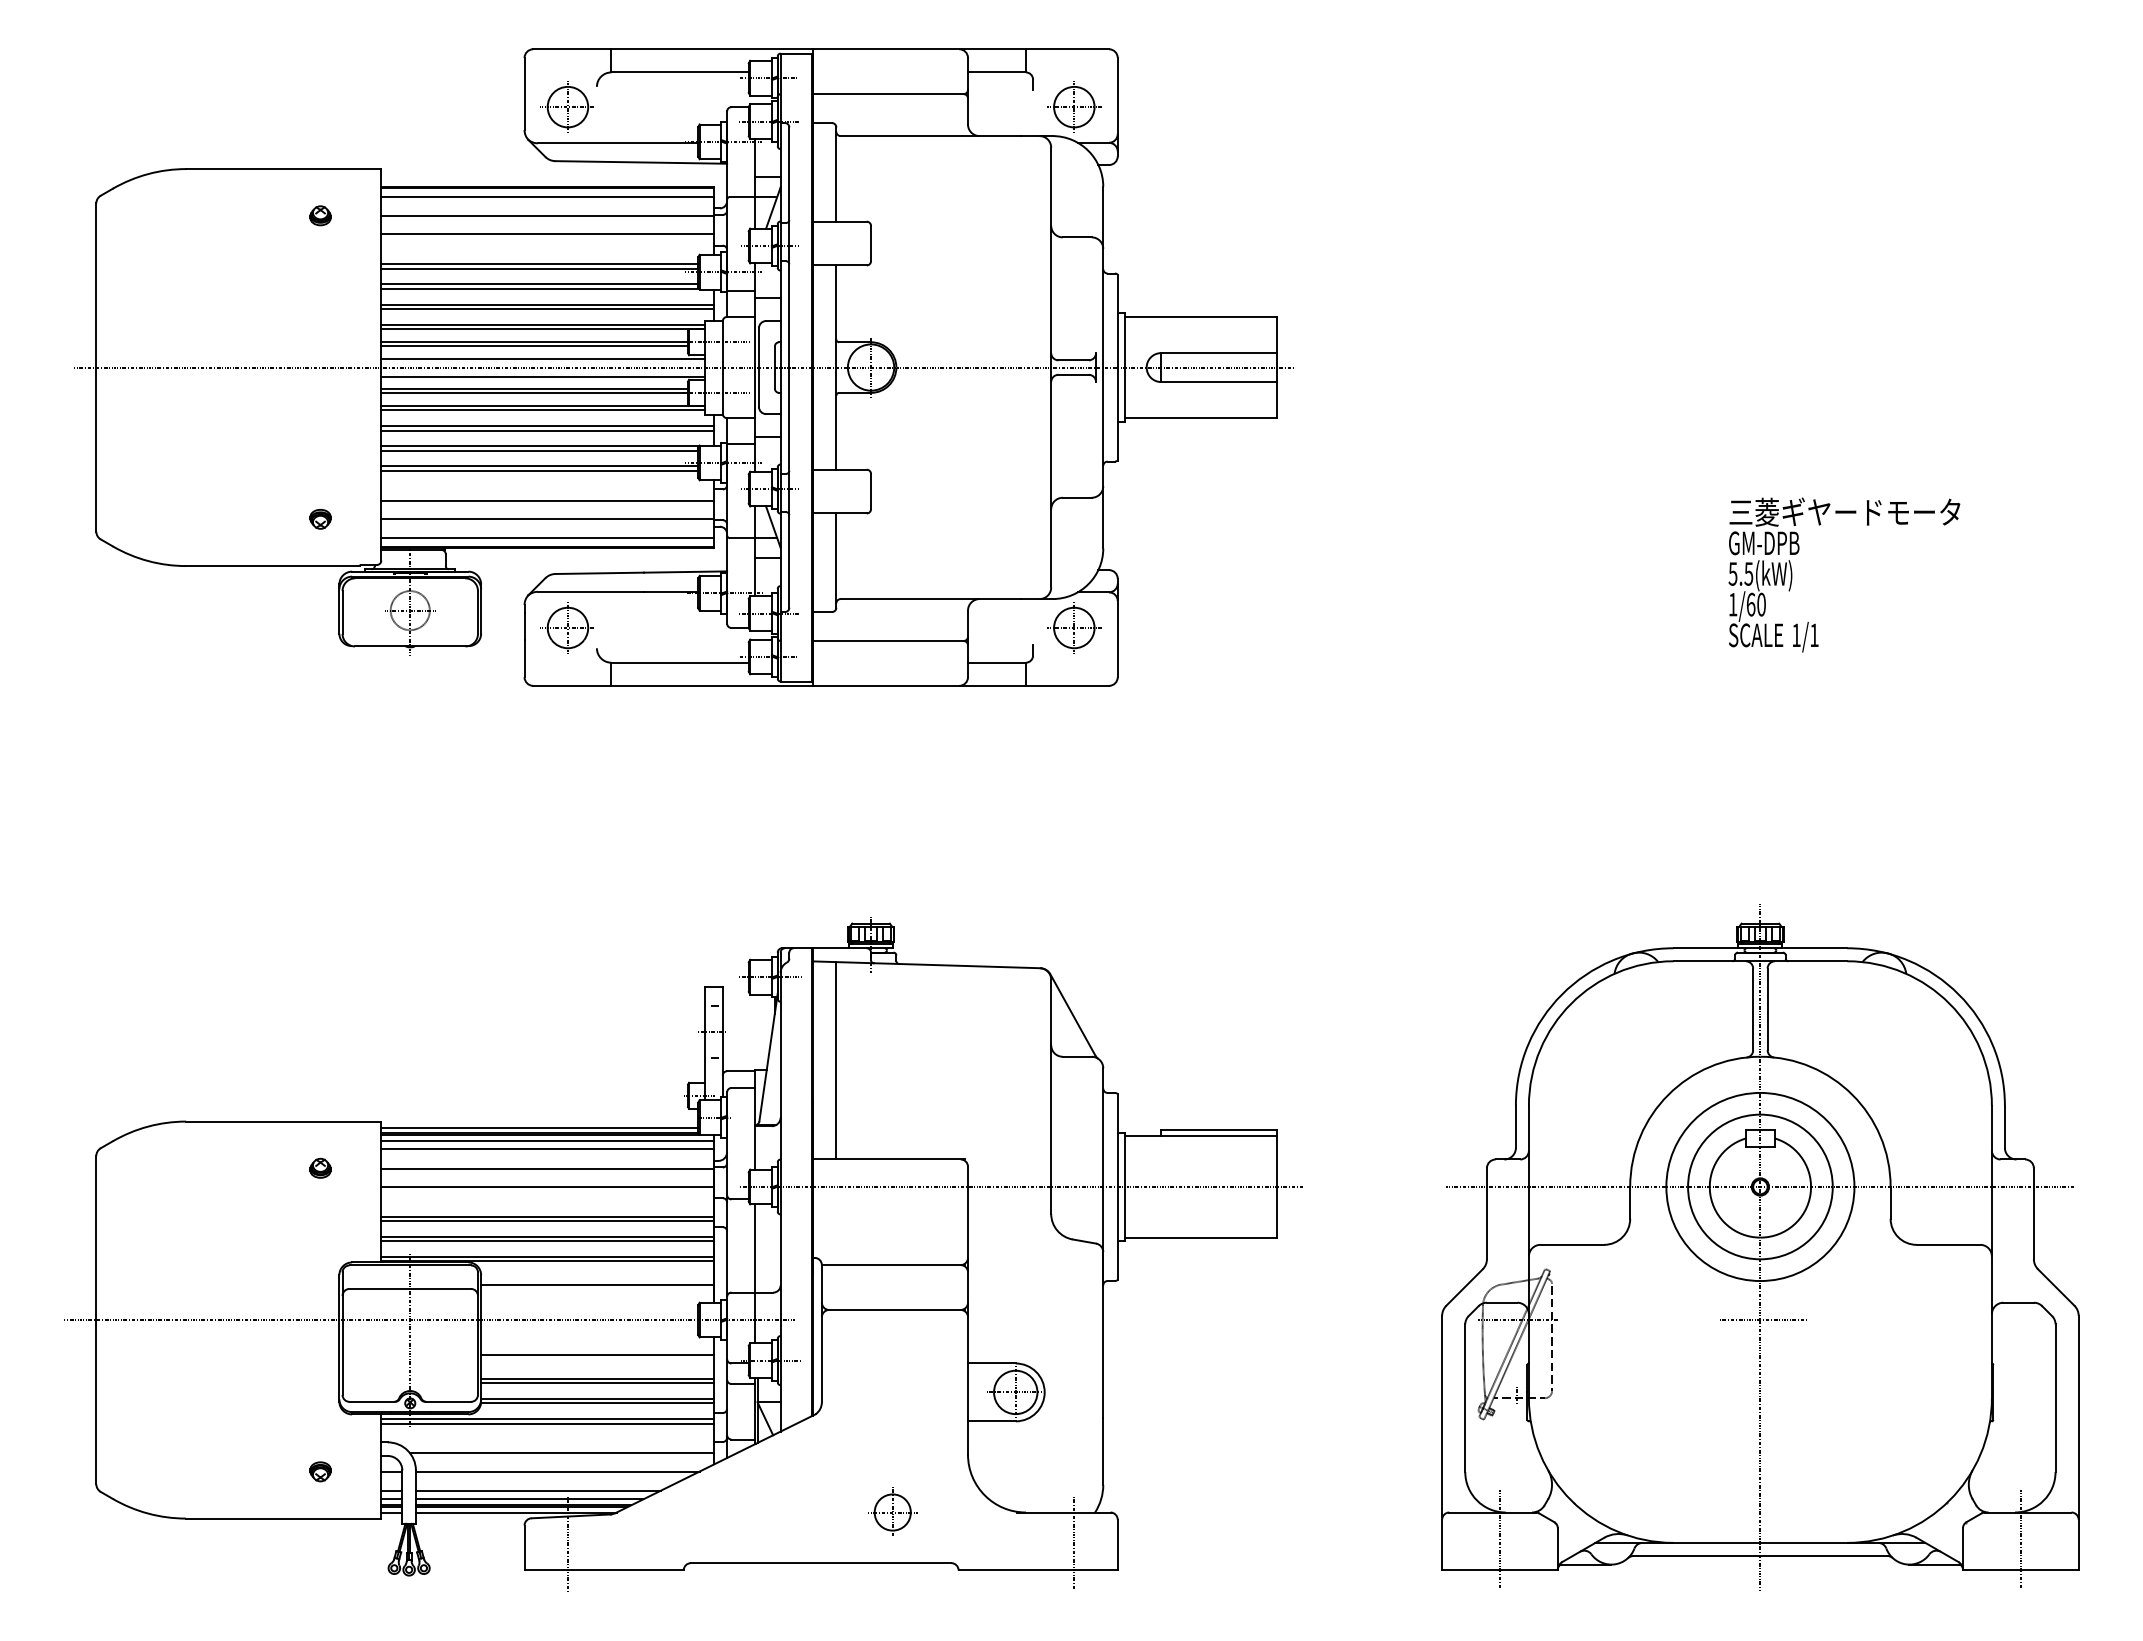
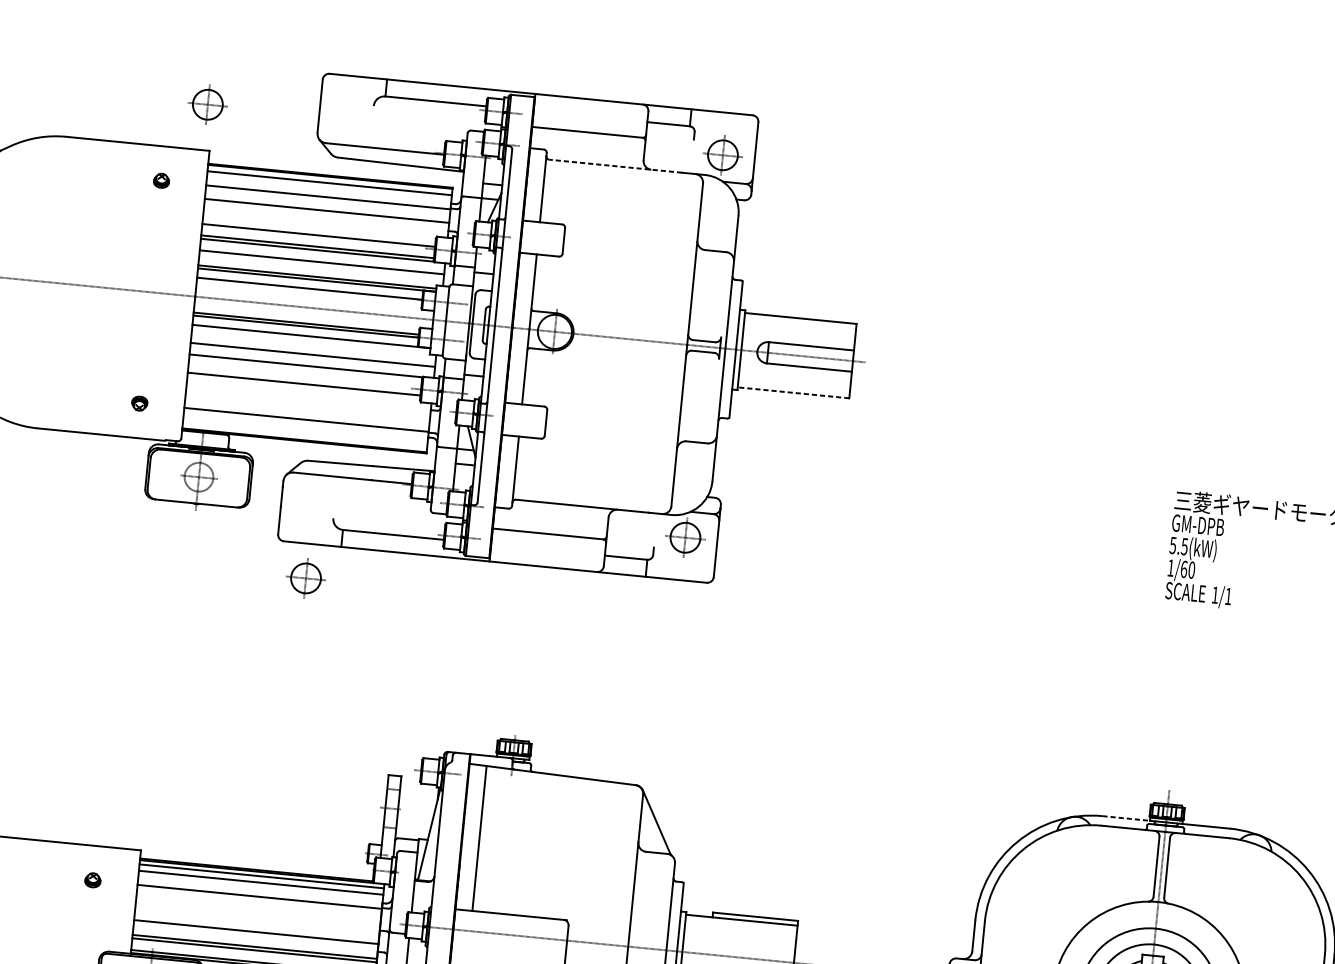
part: (566, 106) -> (206, 104), moved
line: (930, 136) -> (615, 166), solid -> dashed
line: (539, 264) -> (318, 232), removed
line: (547, 309) -> (321, 265), removed
line: (534, 345) -> (309, 291), removed
line: (543, 358) -> (315, 301), removed
line: (543, 376) -> (313, 314), removed
line: (543, 410) -> (311, 339), removed
line: (1200, 418) -> (793, 393), solid -> dashed
line: (547, 426) -> (313, 351), removed
line: (539, 450) -> (305, 368), removed
line: (539, 466) -> (304, 380), removed
line: (547, 500) -> (307, 406), removed
line: (547, 538) -> (305, 434), removed
part: (566, 627) -> (304, 577), moved
line: (1705, 948) -> (1125, 818), solid -> dashed
line: (539, 1127) -> (256, 866), removed
line: (547, 1187) -> (258, 910), removed
line: (547, 1221) -> (255, 935), removed

